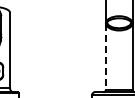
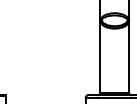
line: (105, 57) -> (99, 57), dashed -> solid

